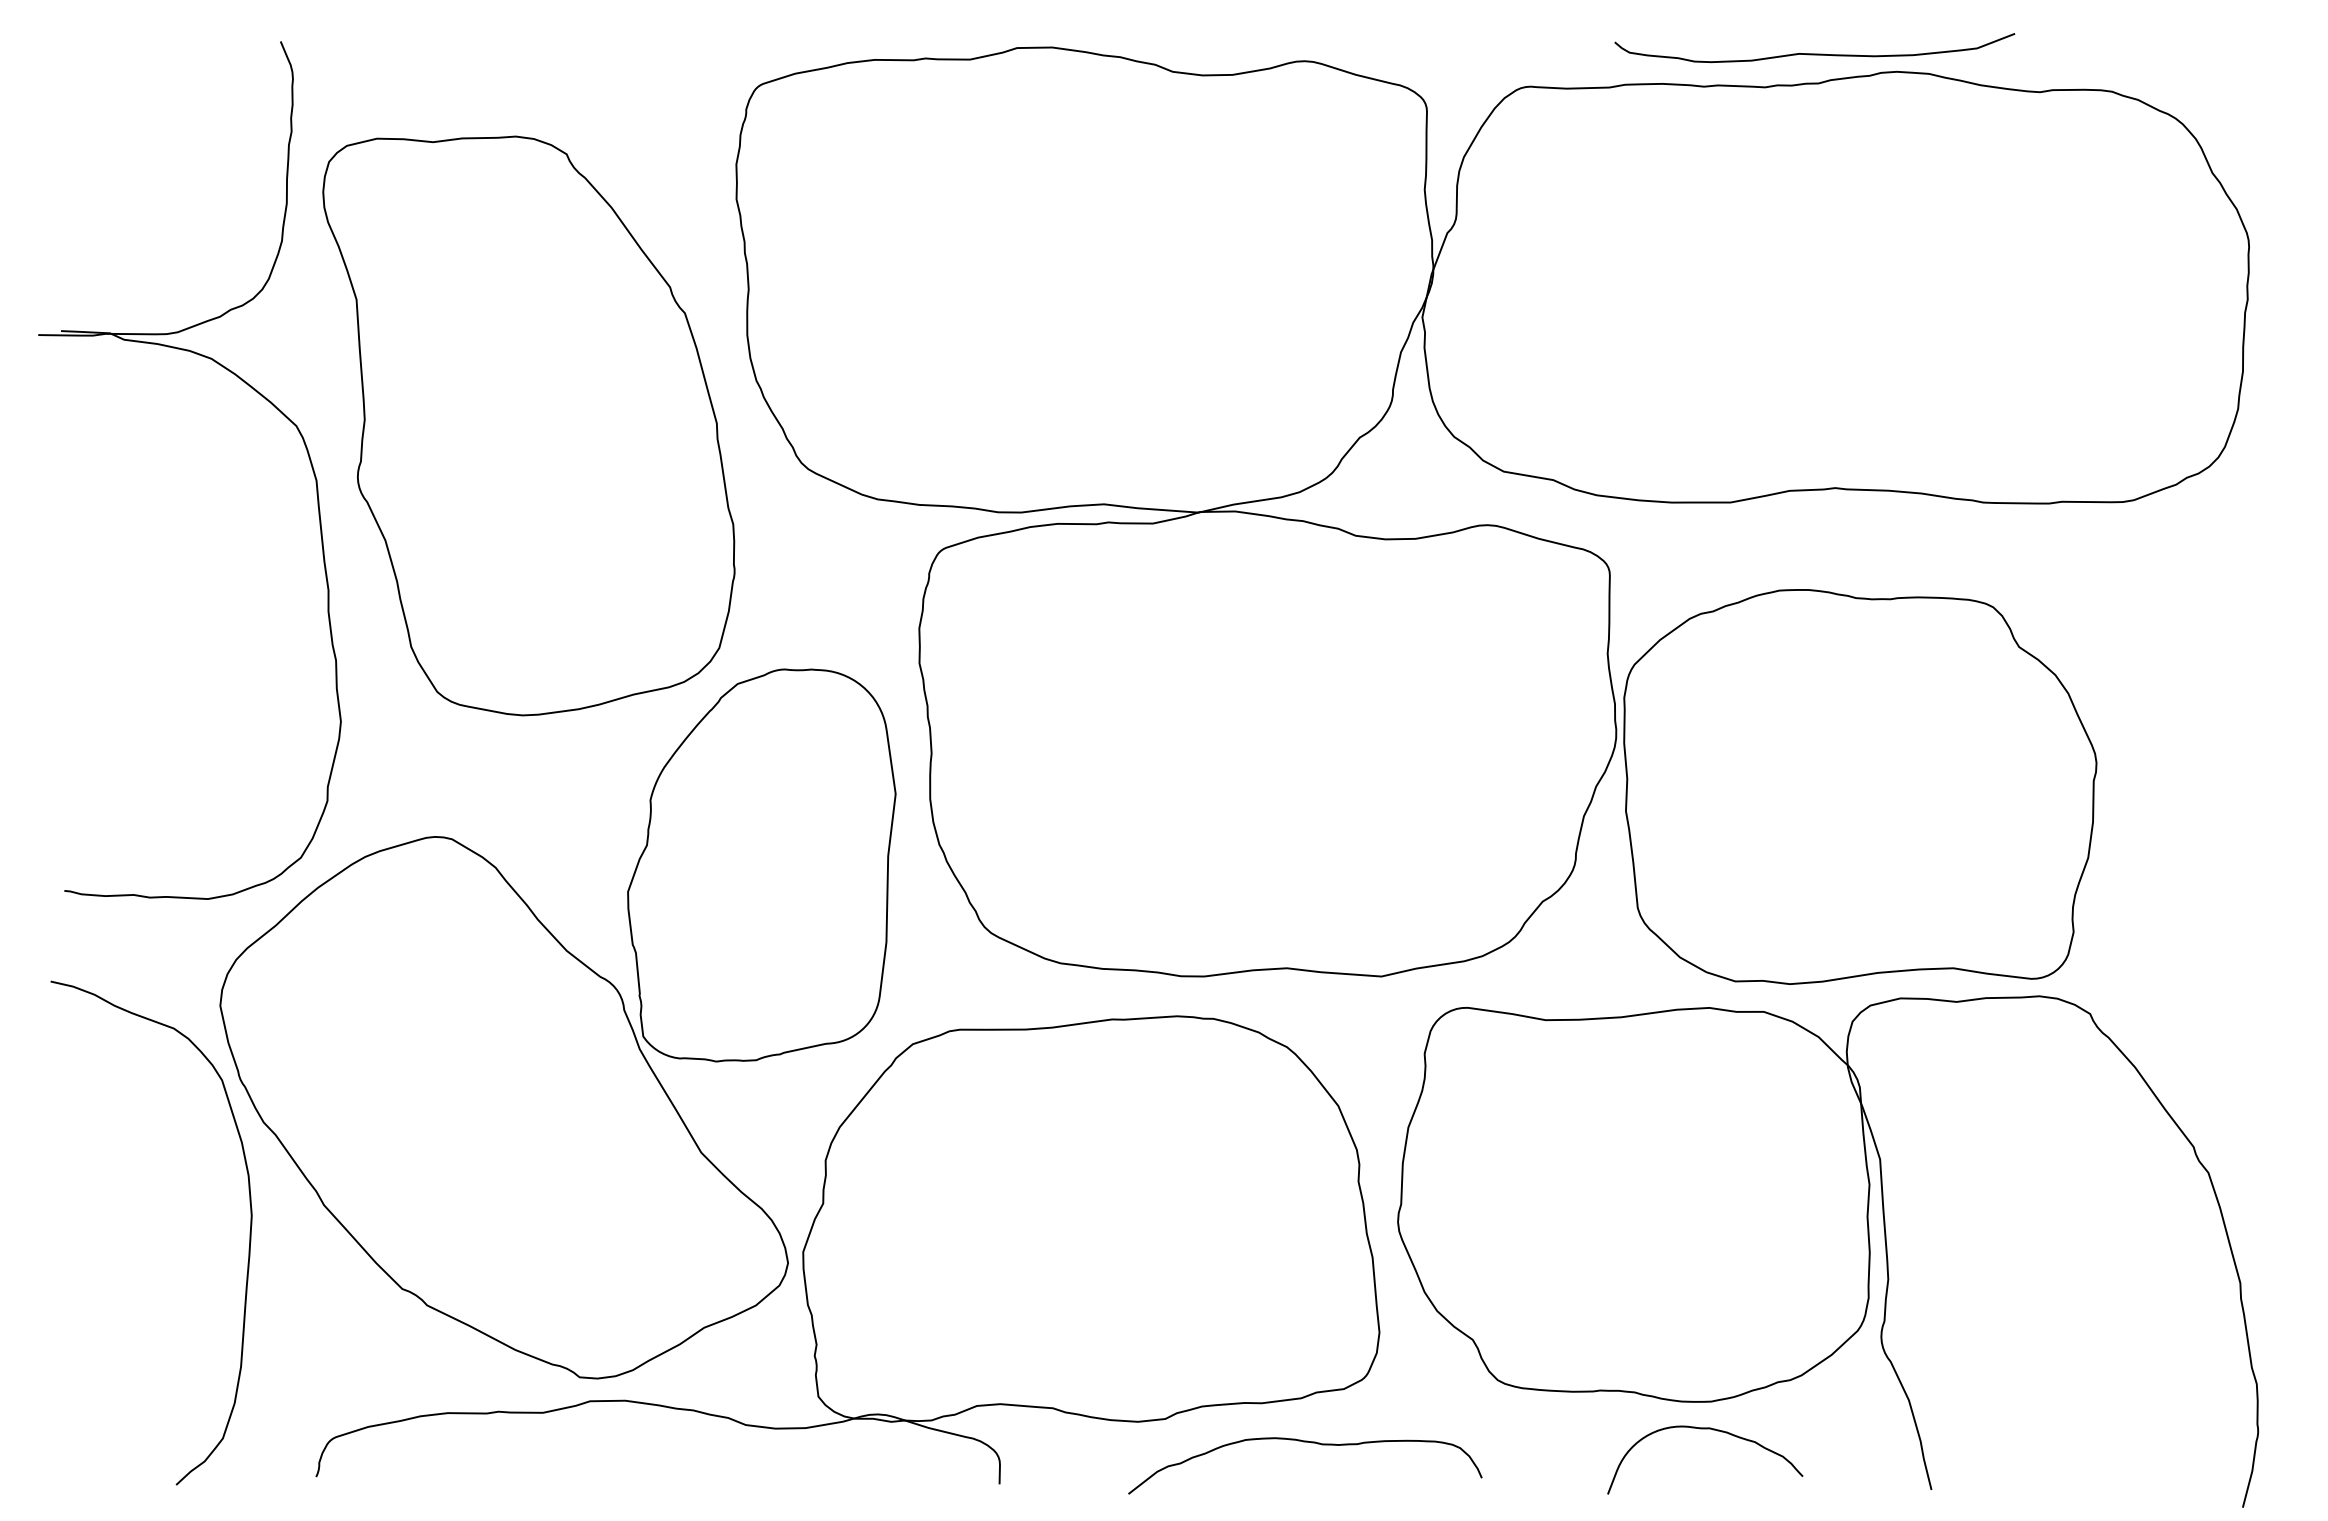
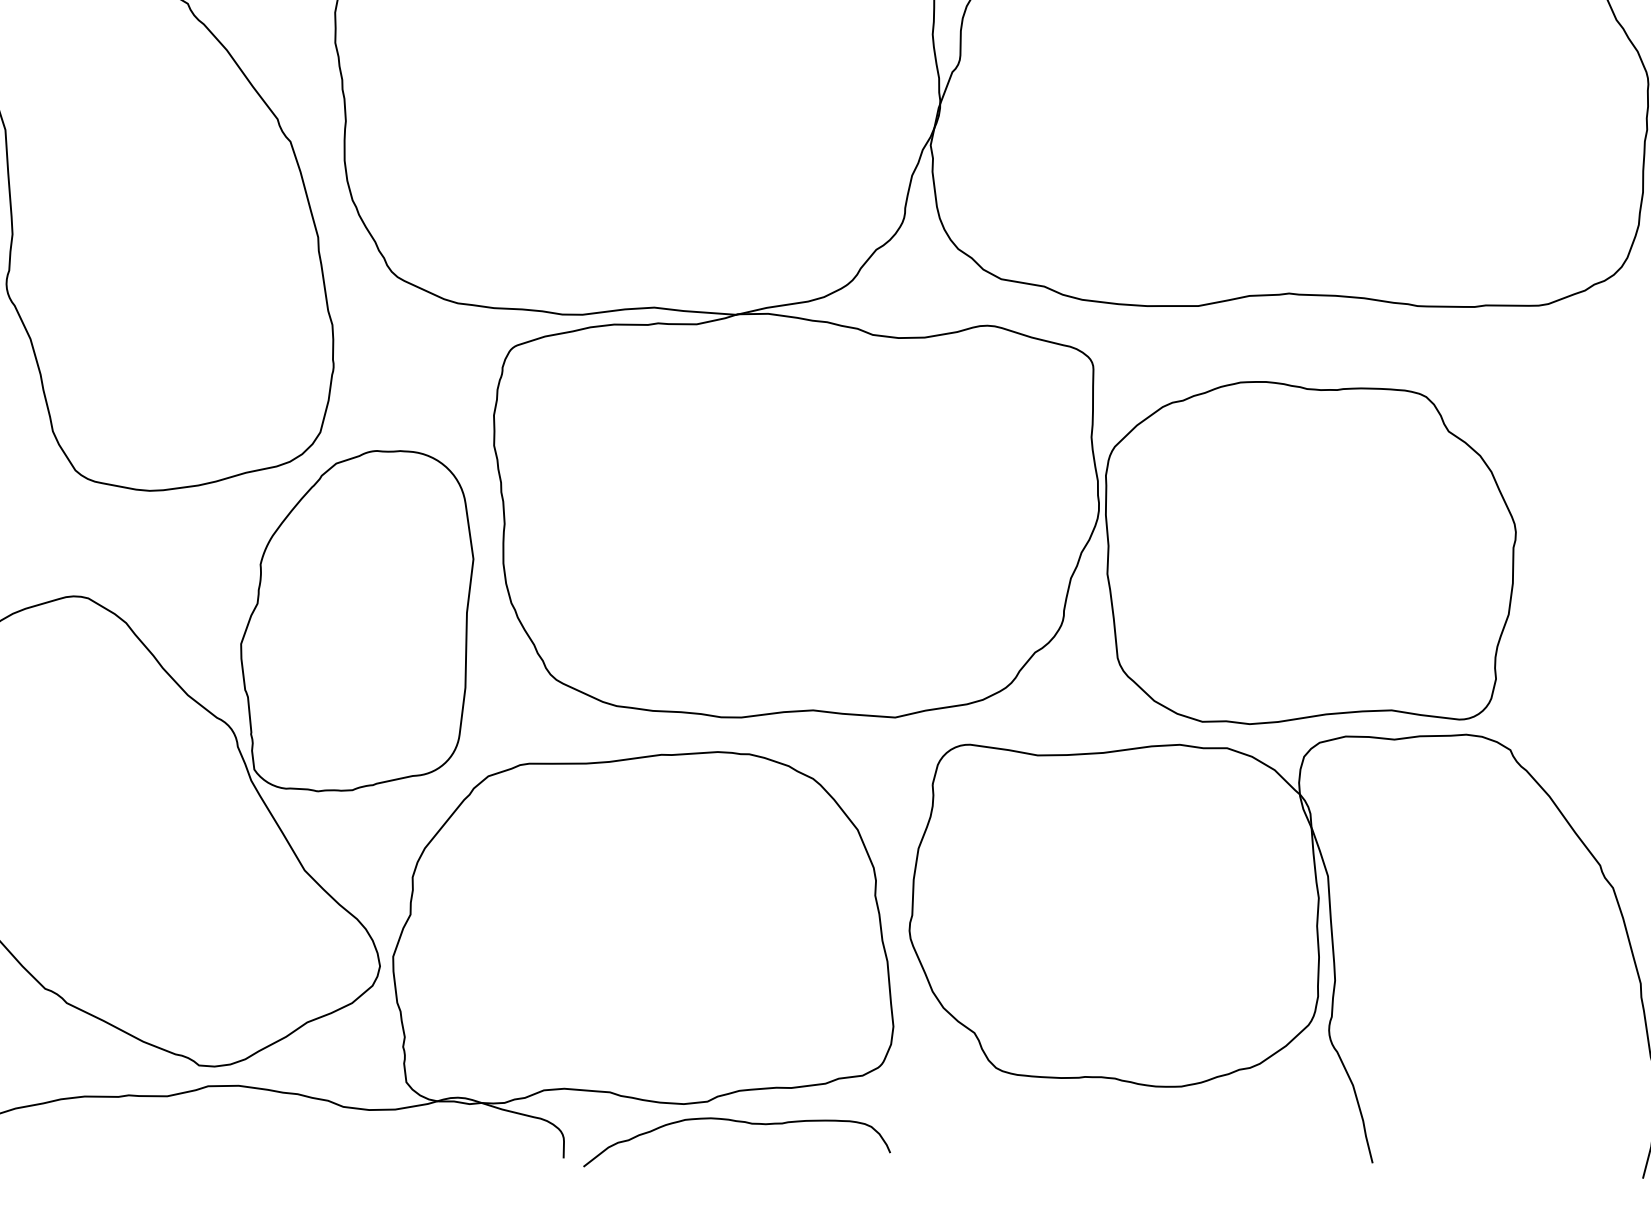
curve: (1705, 1429) -> (1176, 1110), removed
curve: (1311, 1443) -> (742, 1122), moved

